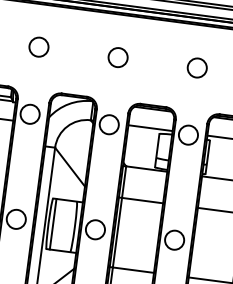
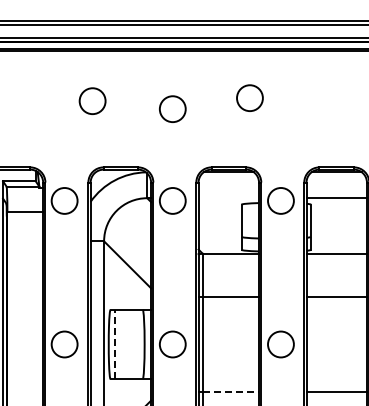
circle: (38, 46) -> (92, 100), moved
circle: (197, 67) -> (249, 97), moved
line: (150, 128) -> (228, 198), removed
line: (53, 224) -> (115, 344), solid -> dashed
line: (133, 270) -> (231, 392), solid -> dashed

